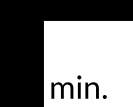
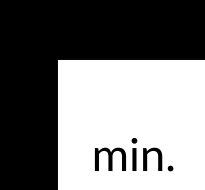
text: (79, 87) -> (134, 154), moved

